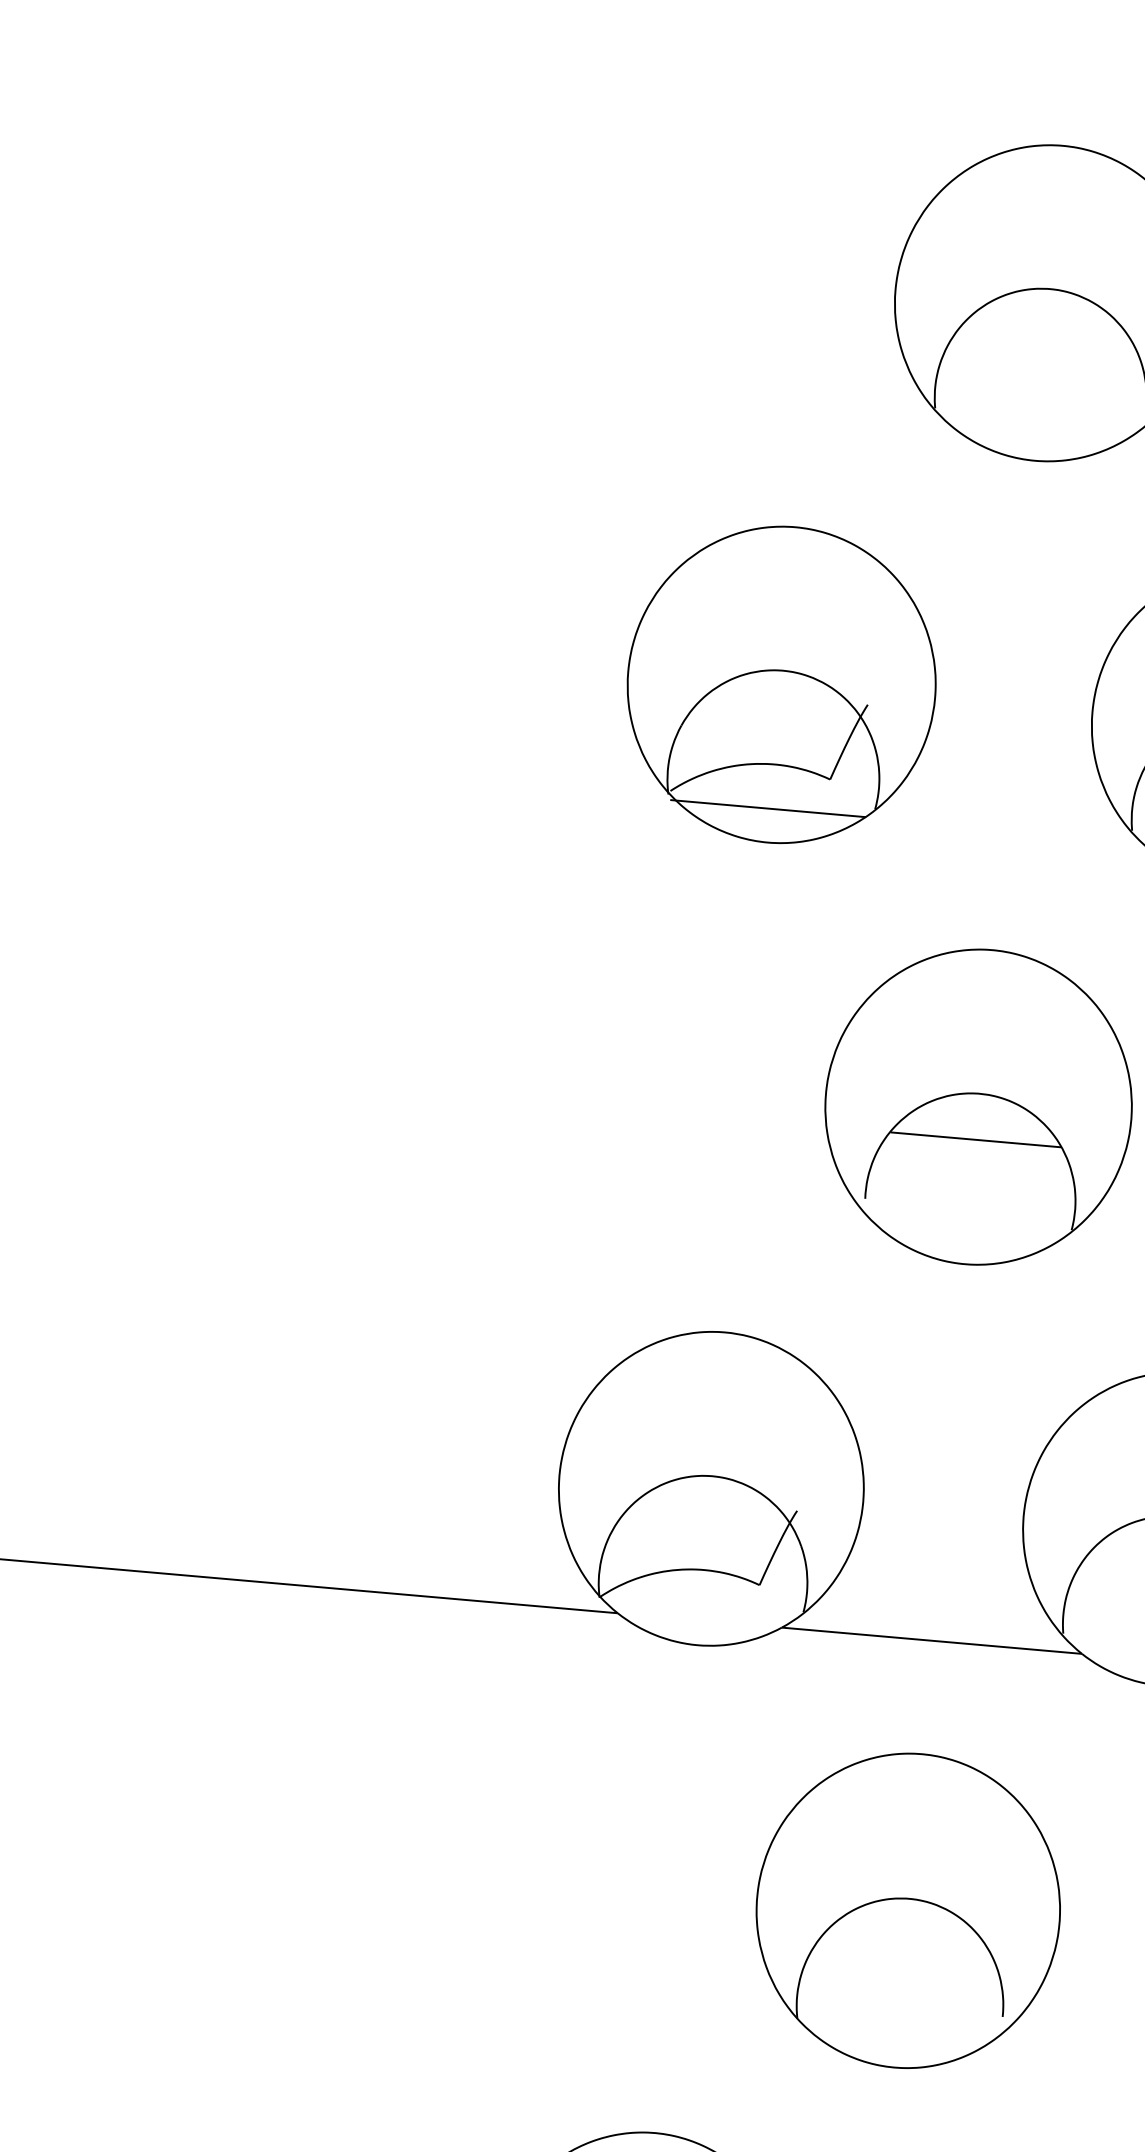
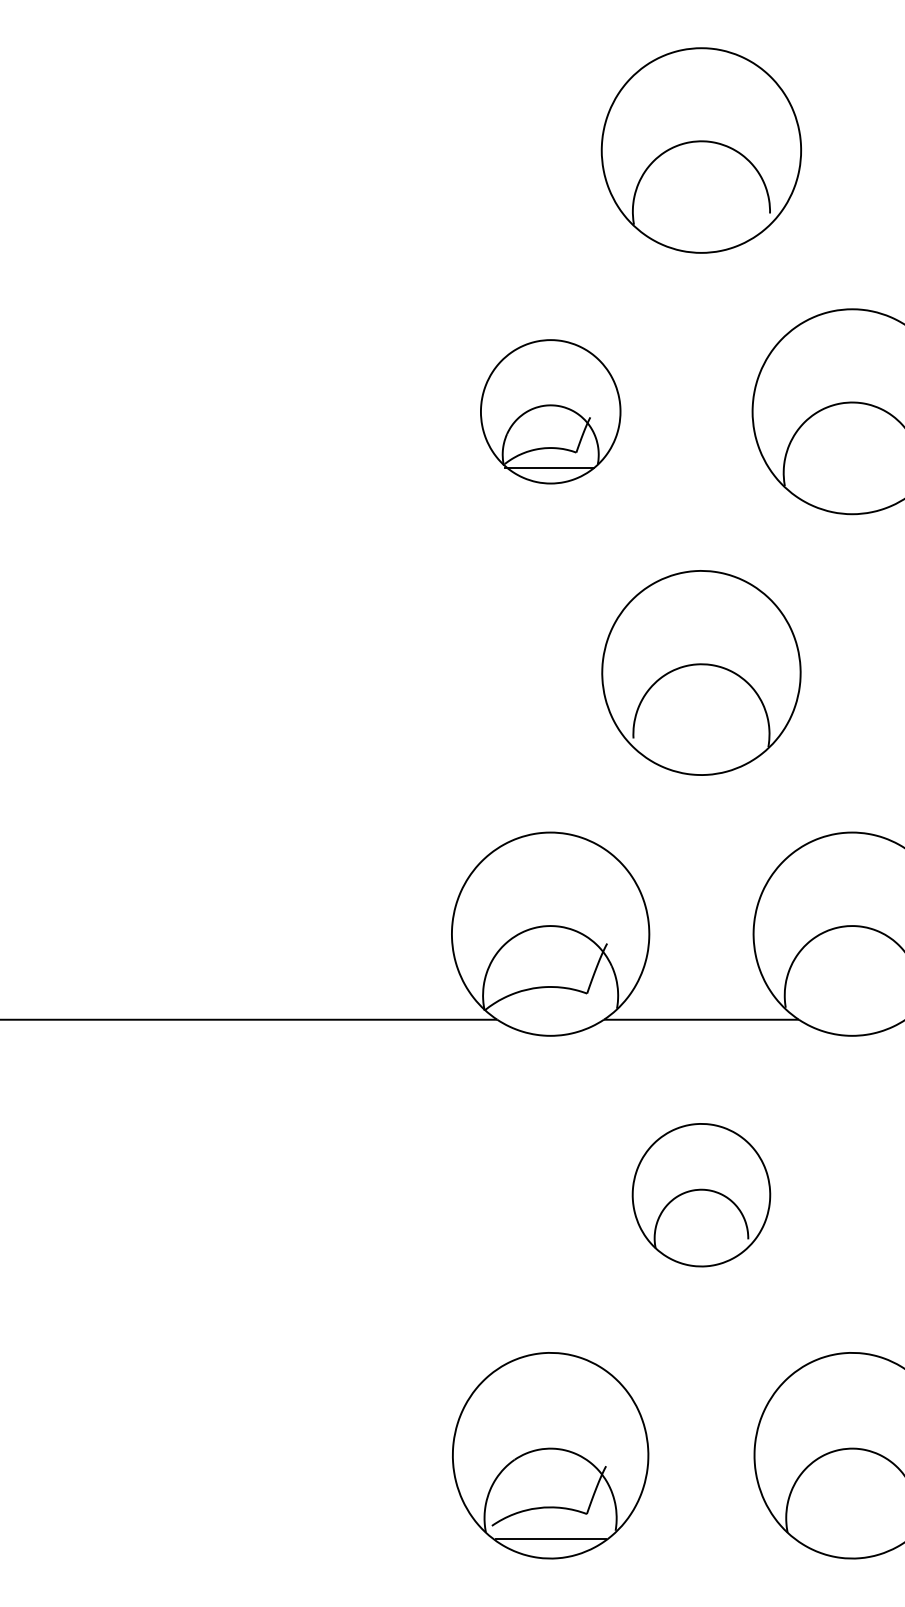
part: (781, 684) -> (550, 411), size x0.7
line: (975, 1140) -> (701, 694), removed
part: (908, 1909) -> (701, 1194), size x0.7

